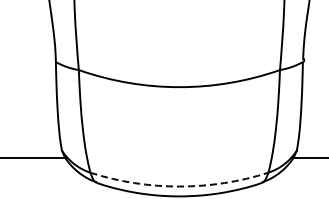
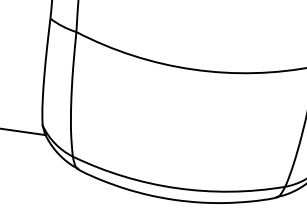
arc: (179, 186) -> (176, 188), dashed -> solid

